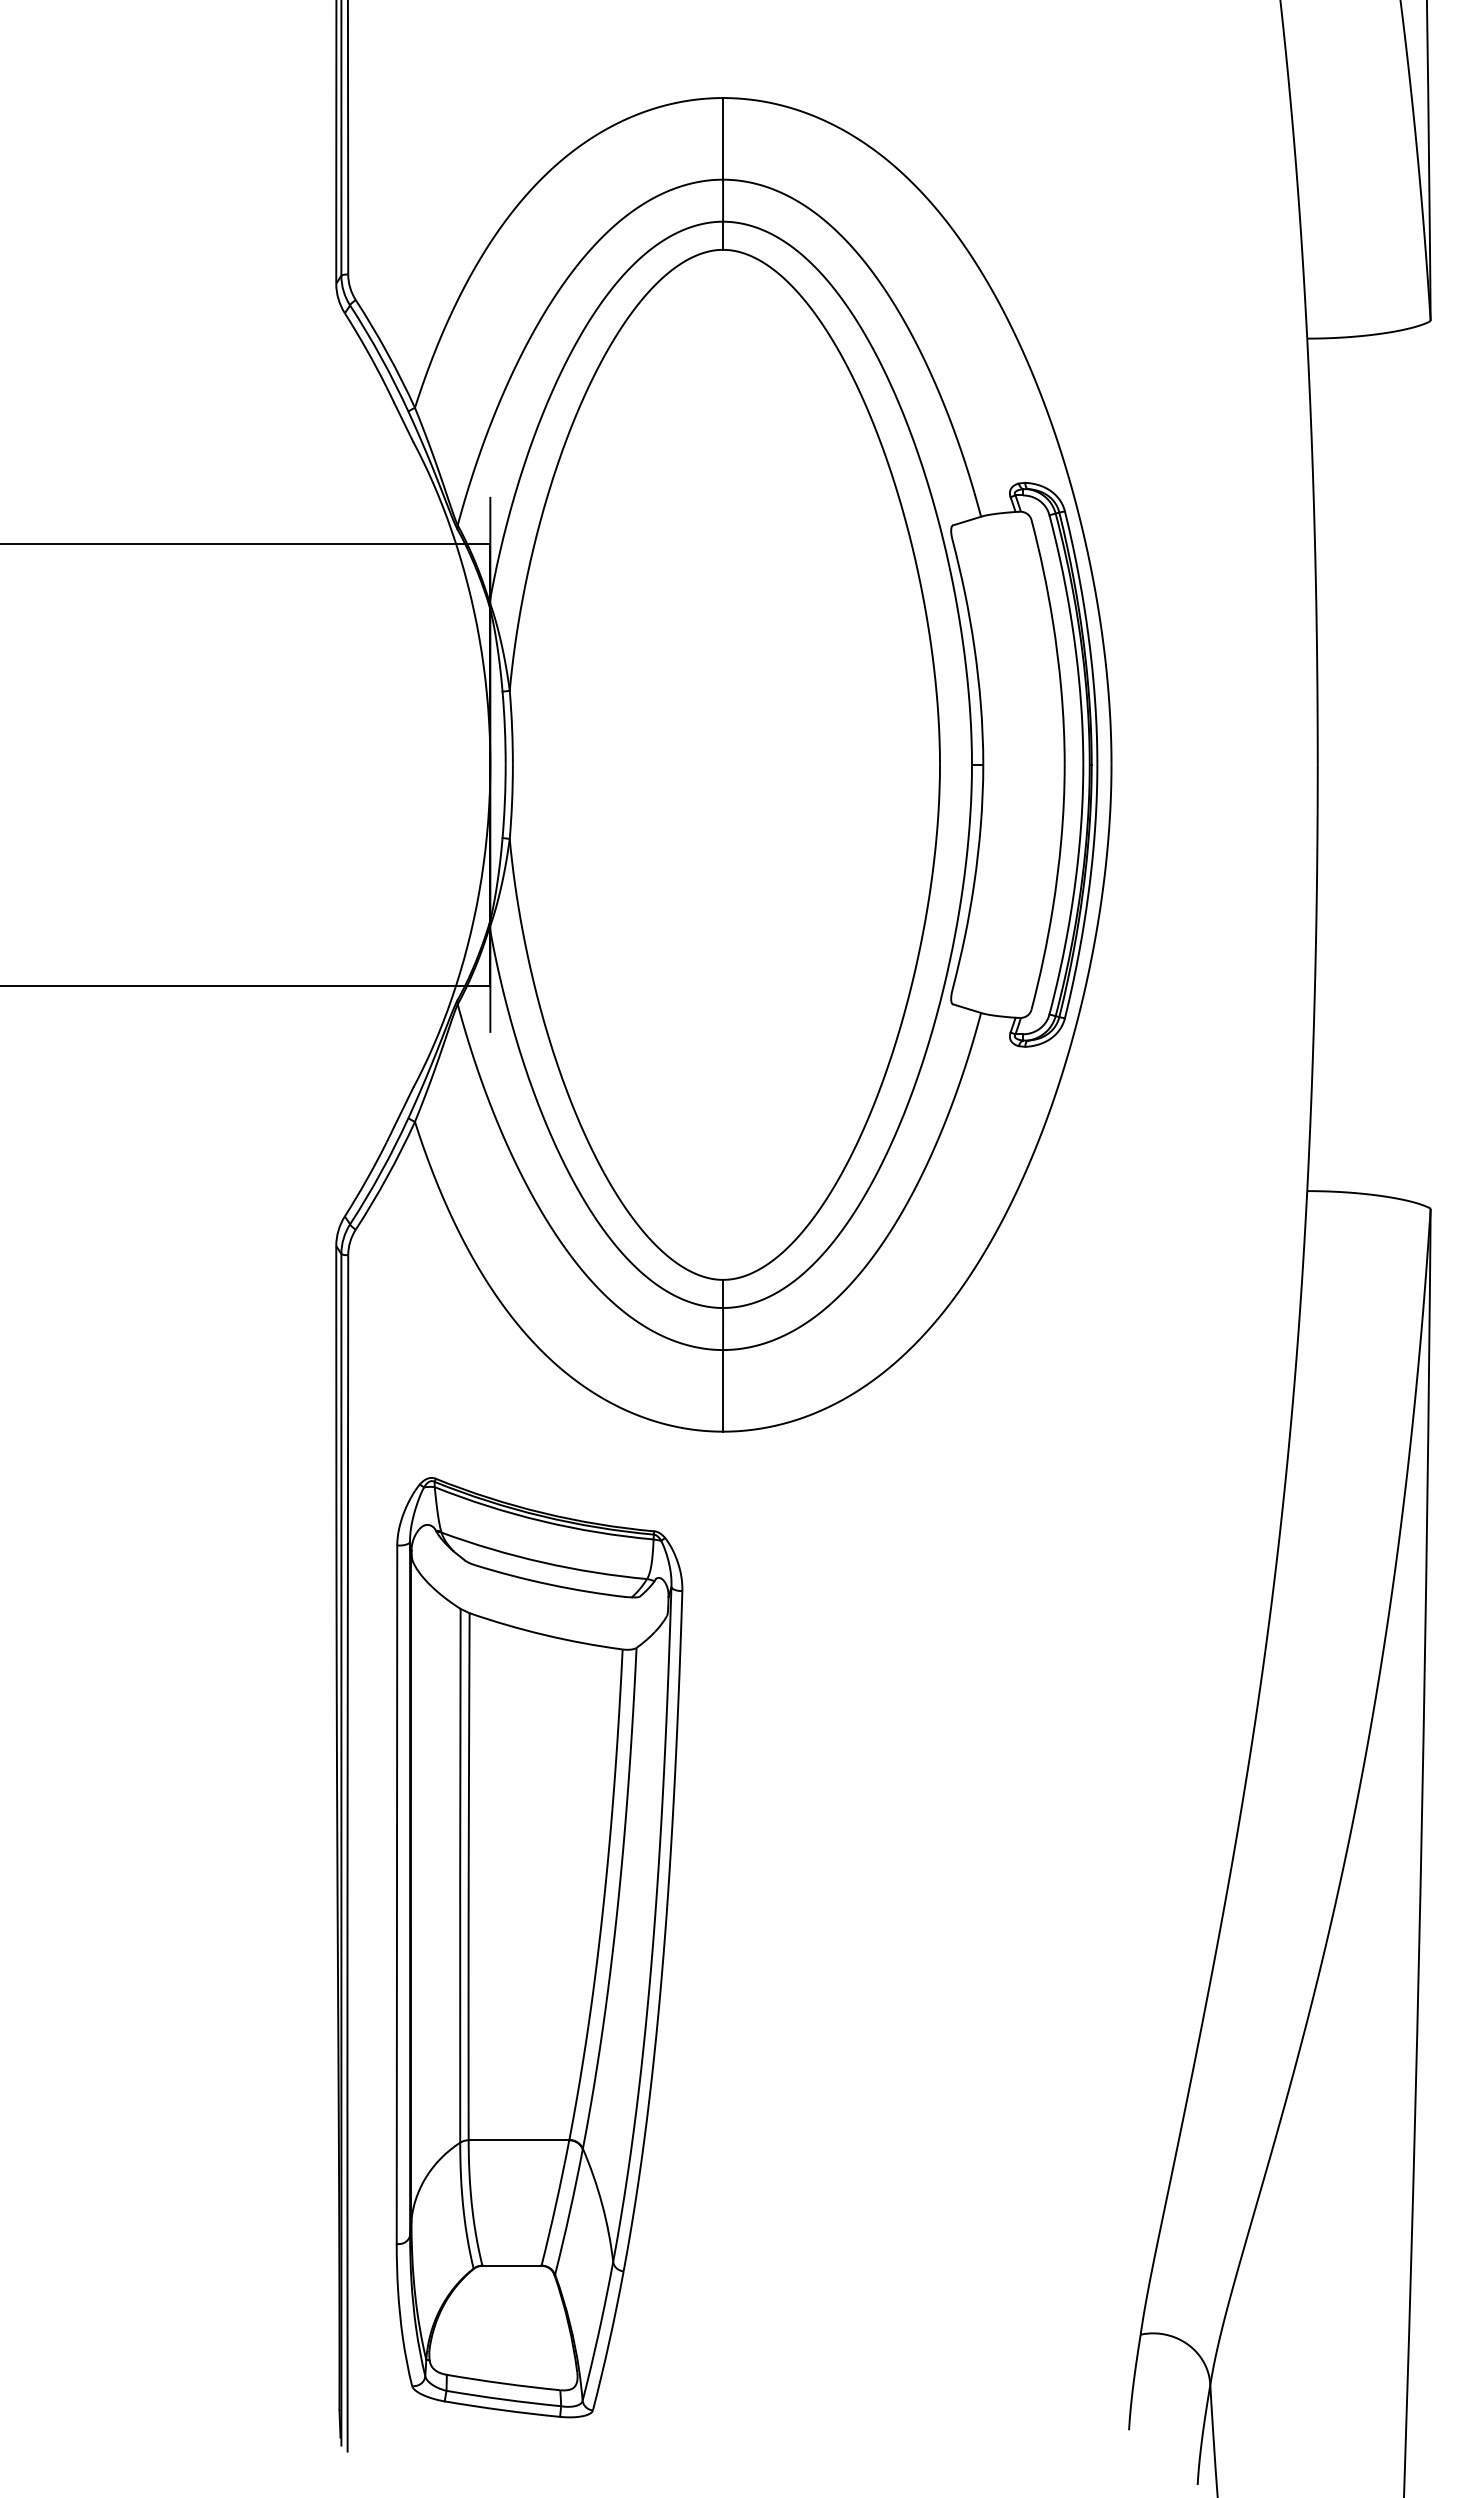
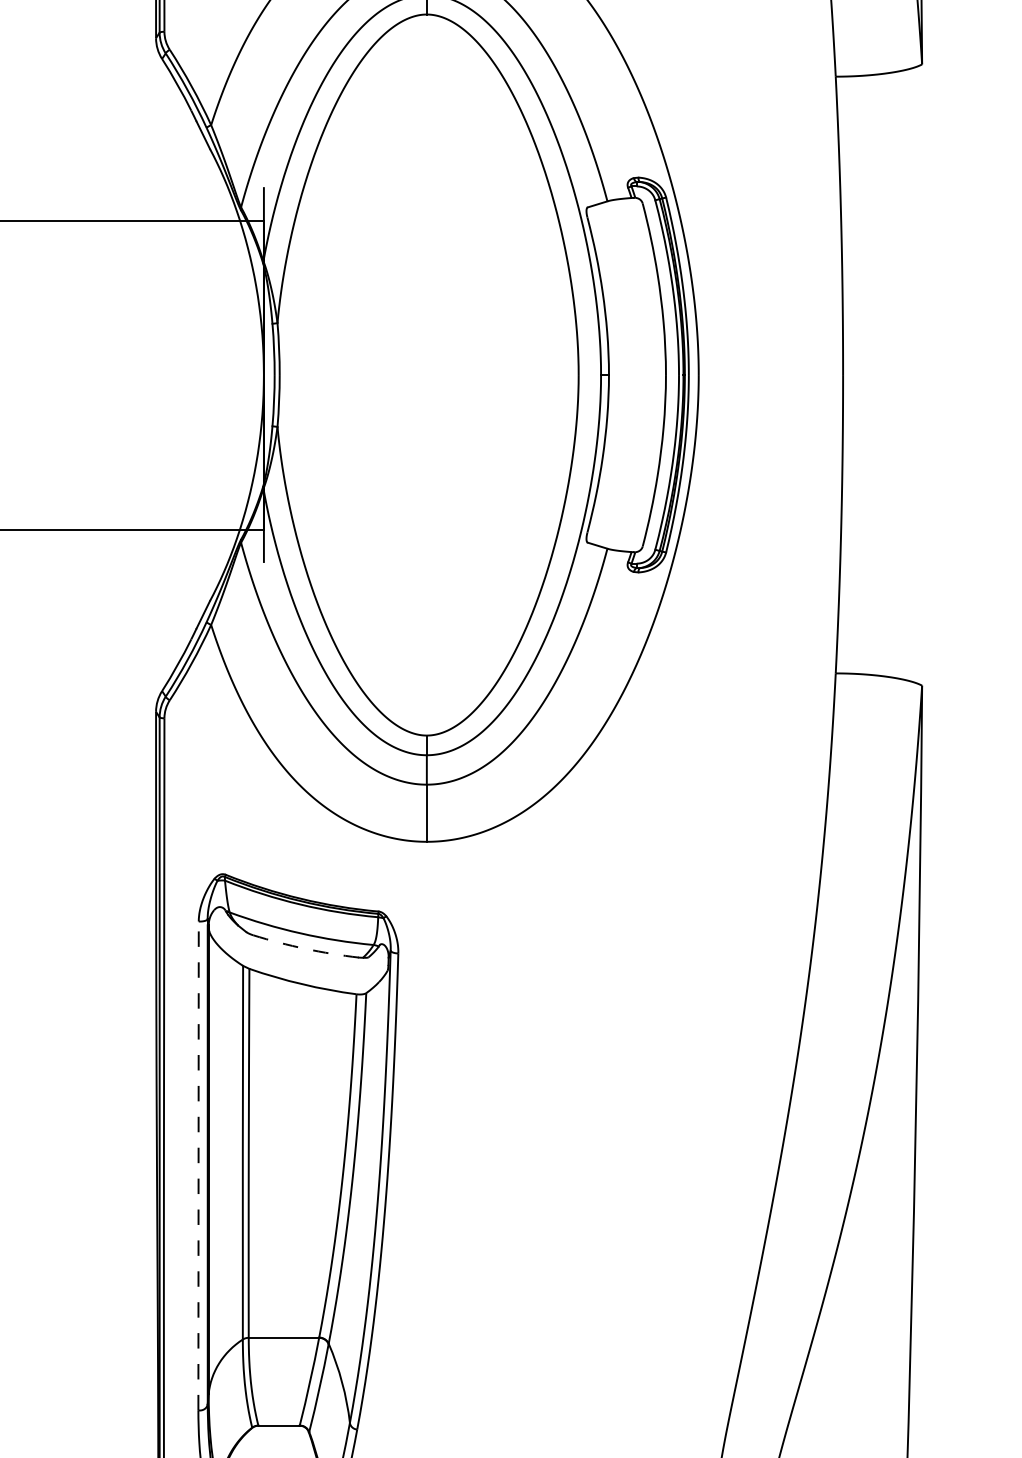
arc: (549, 1584) -> (305, 948), solid -> dashed
line: (397, 1894) -> (198, 1165), solid -> dashed

